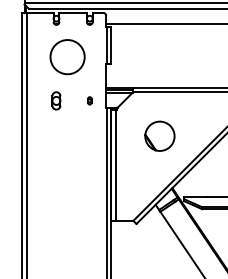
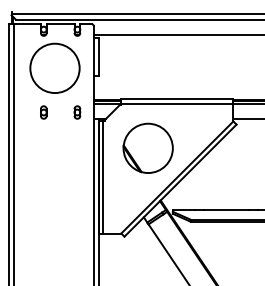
circle: (67, 57) -> (54, 68), size x1.43
part: (56, 100) -> (43, 112), size x0.71
part: (89, 100) -> (77, 112), size x1.67
part: (159, 135) -> (147, 147), size x1.67

